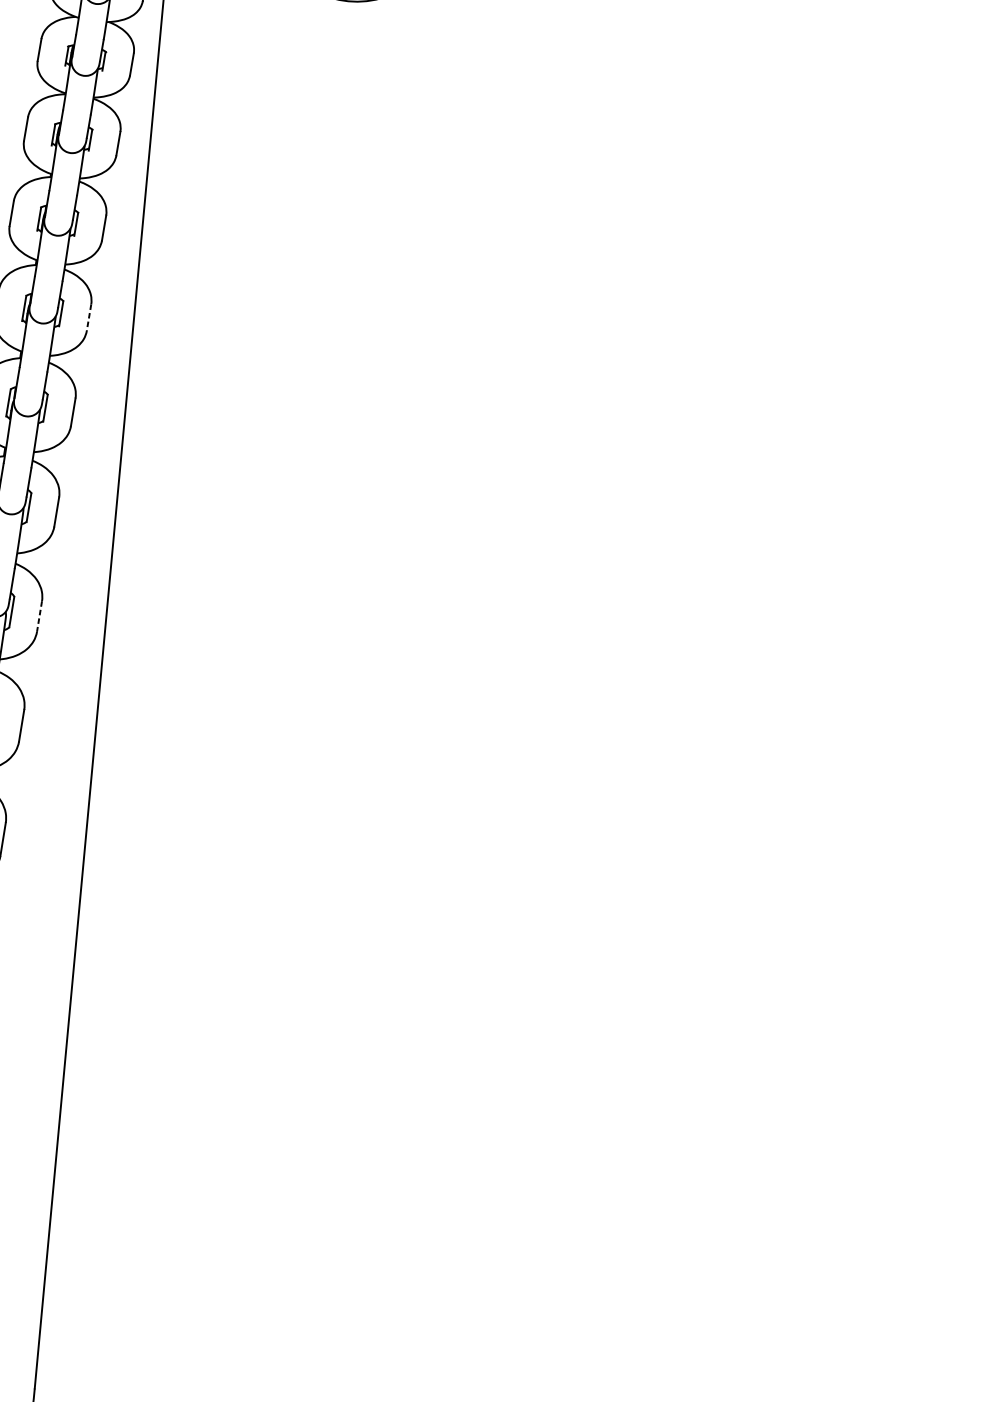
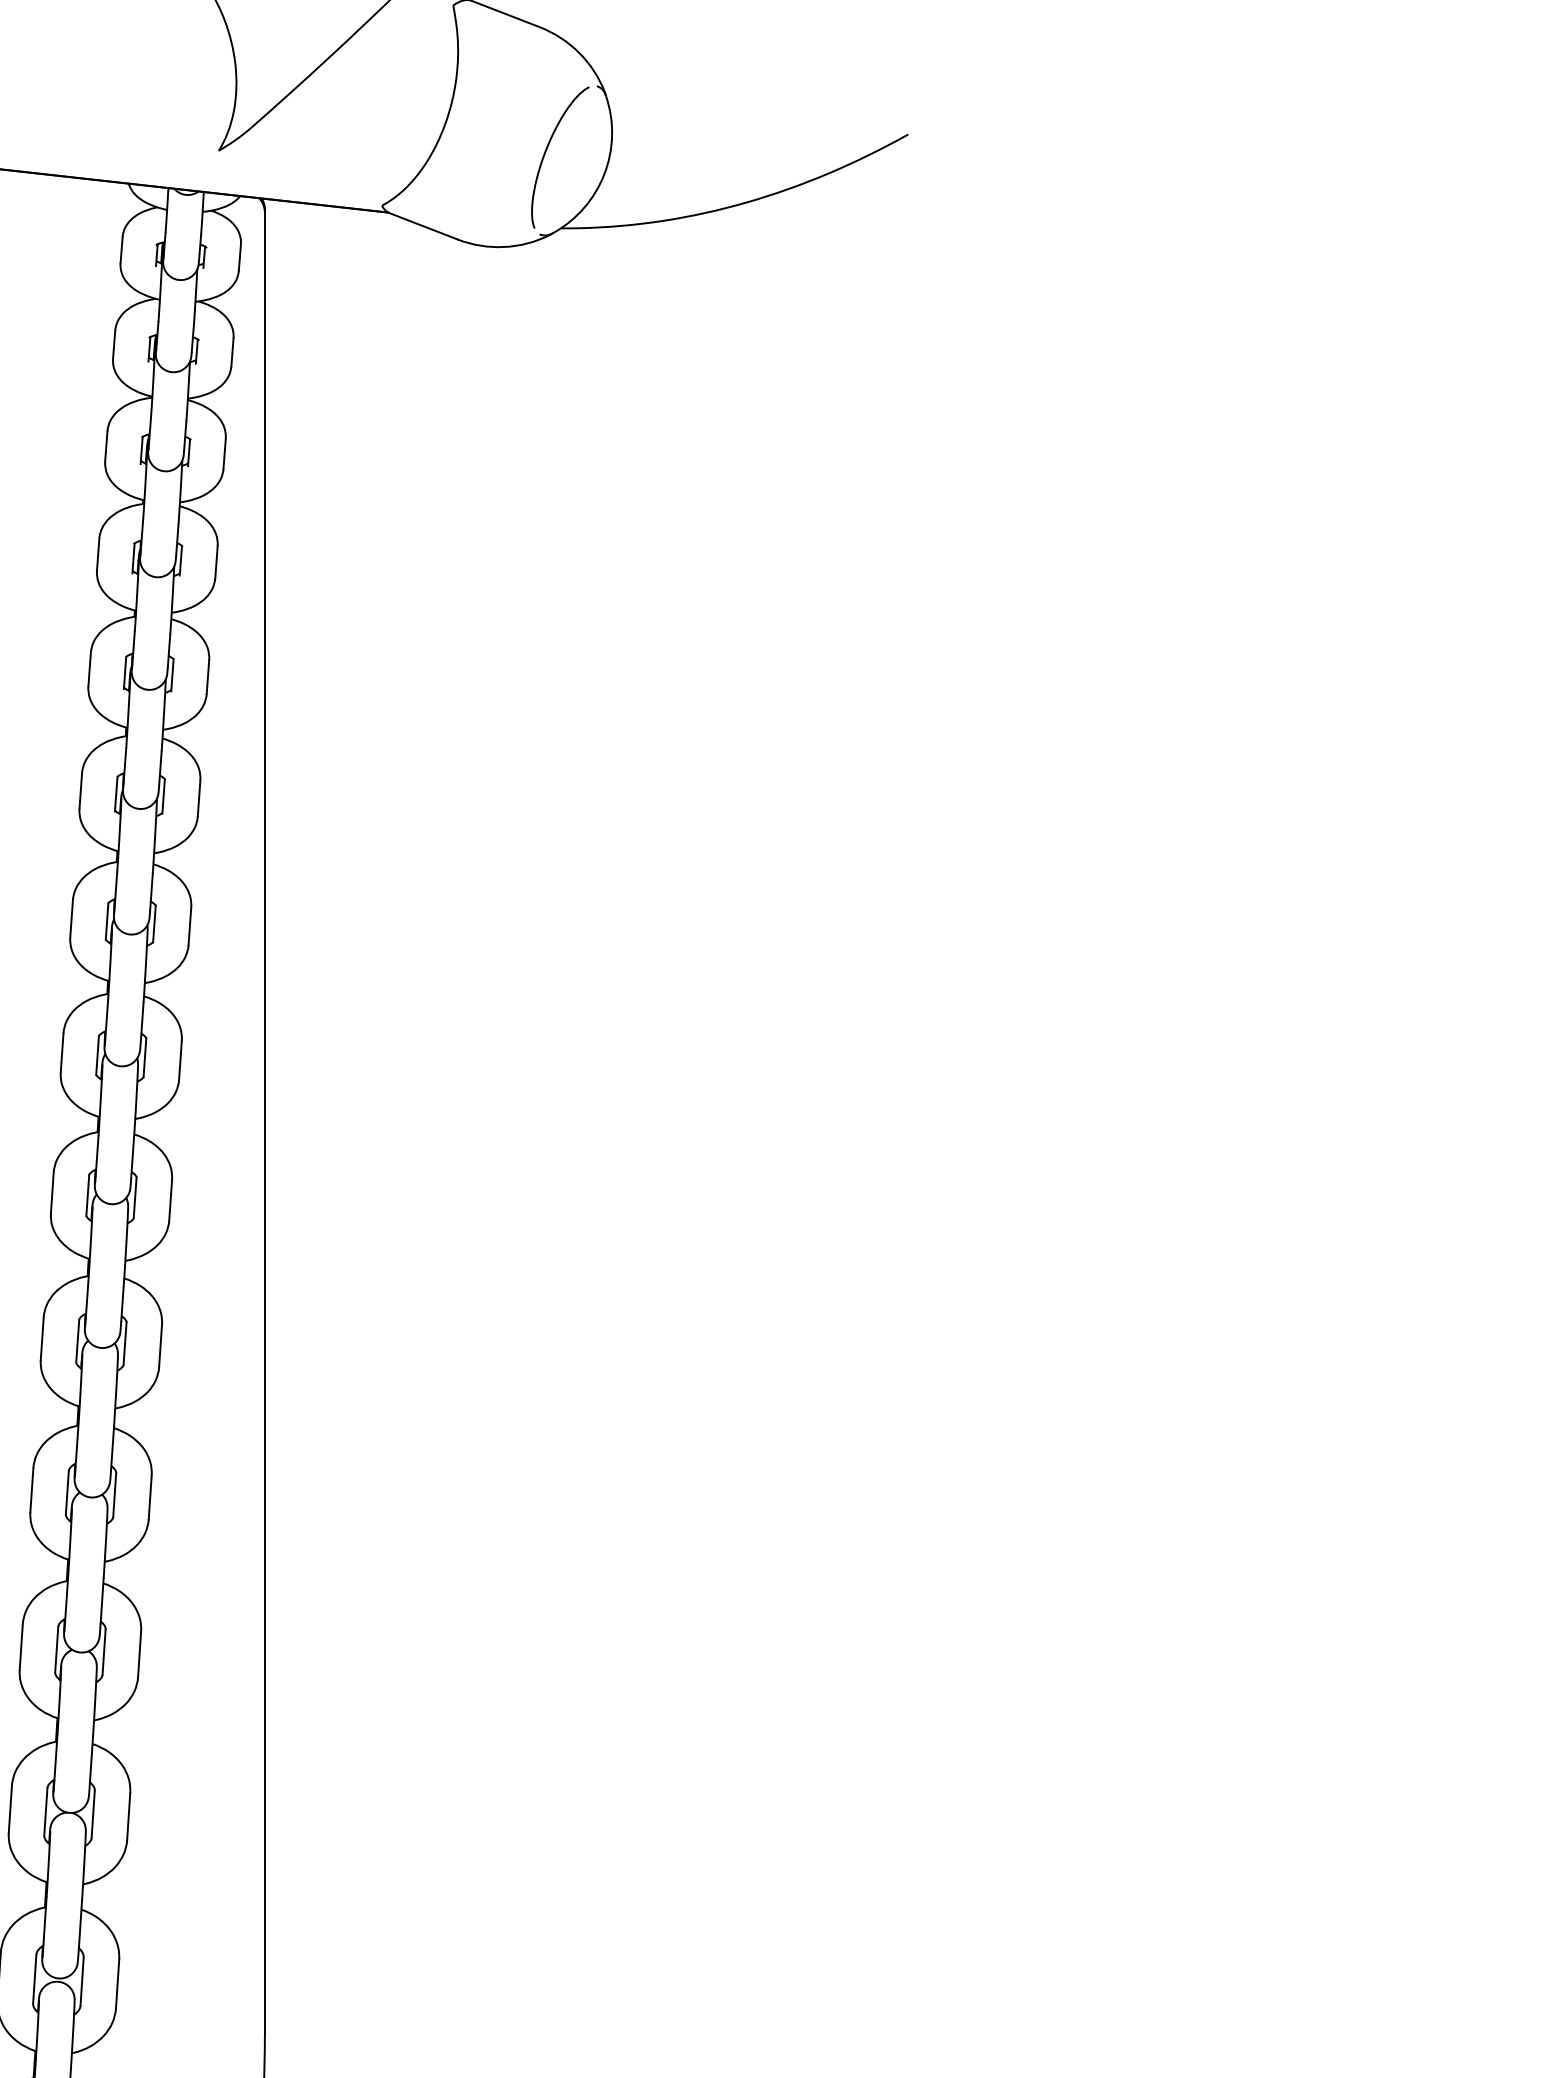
line: (88, 317) -> (207, 677), dashed -> solid
line: (39, 616) -> (180, 1060), dashed -> solid

